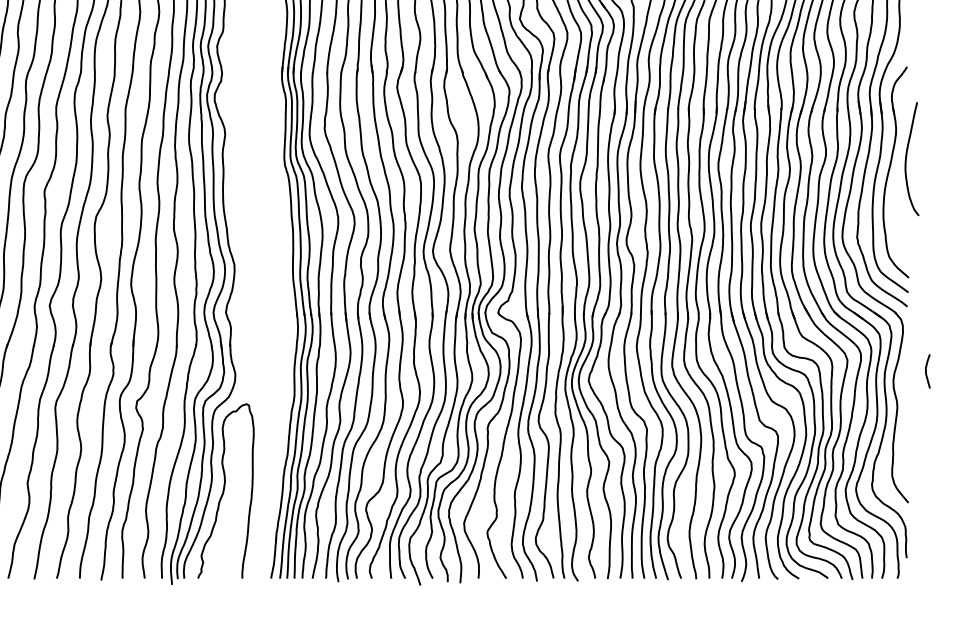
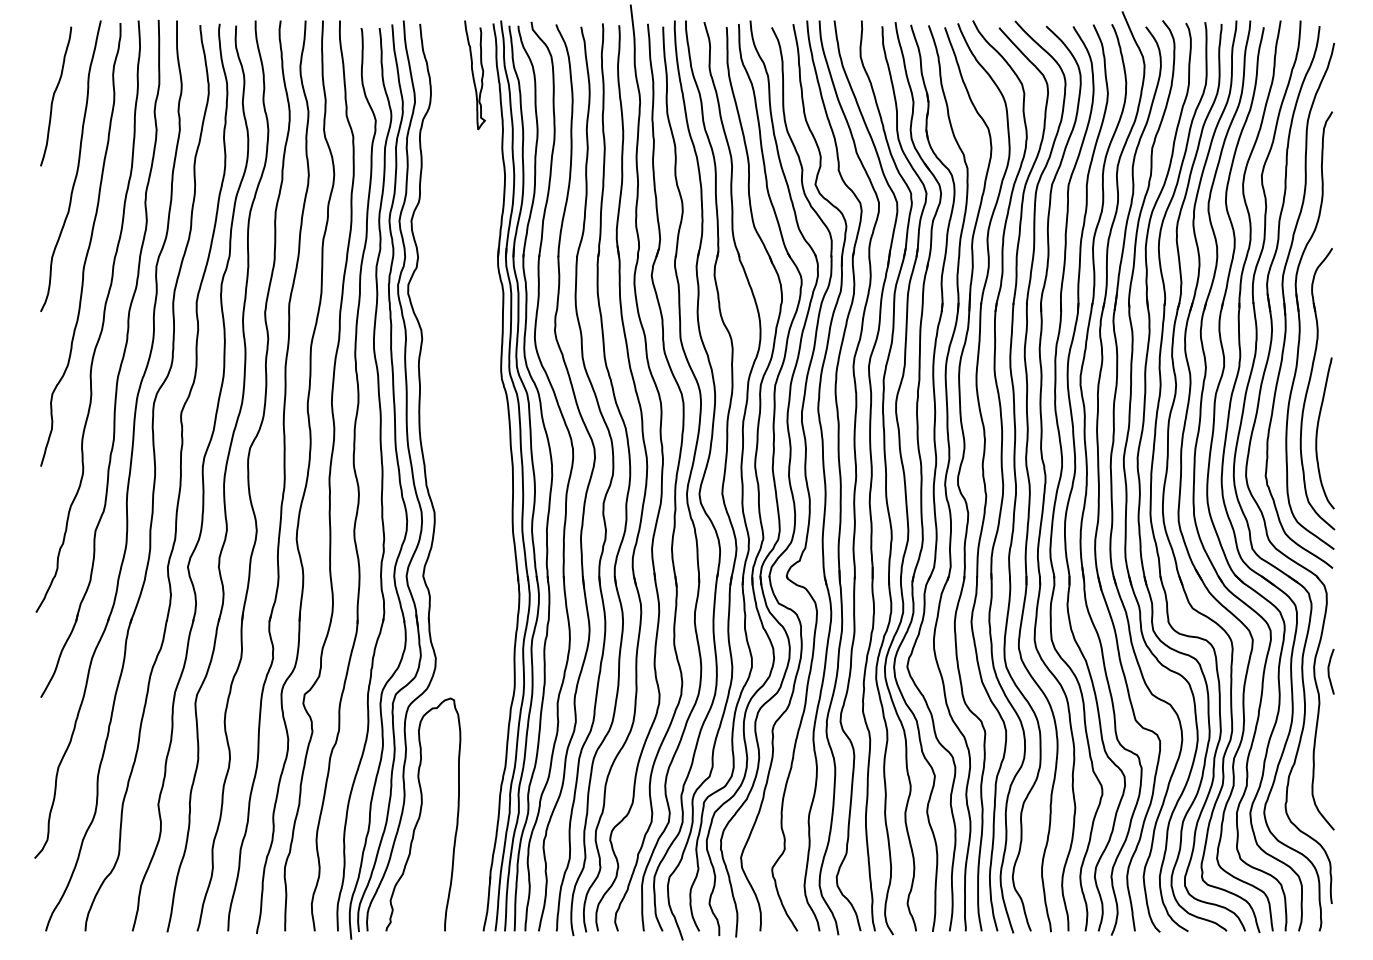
curve: (906, 159) -> (1317, 433), moved
curve: (926, 371) -> (1329, 671), moved

